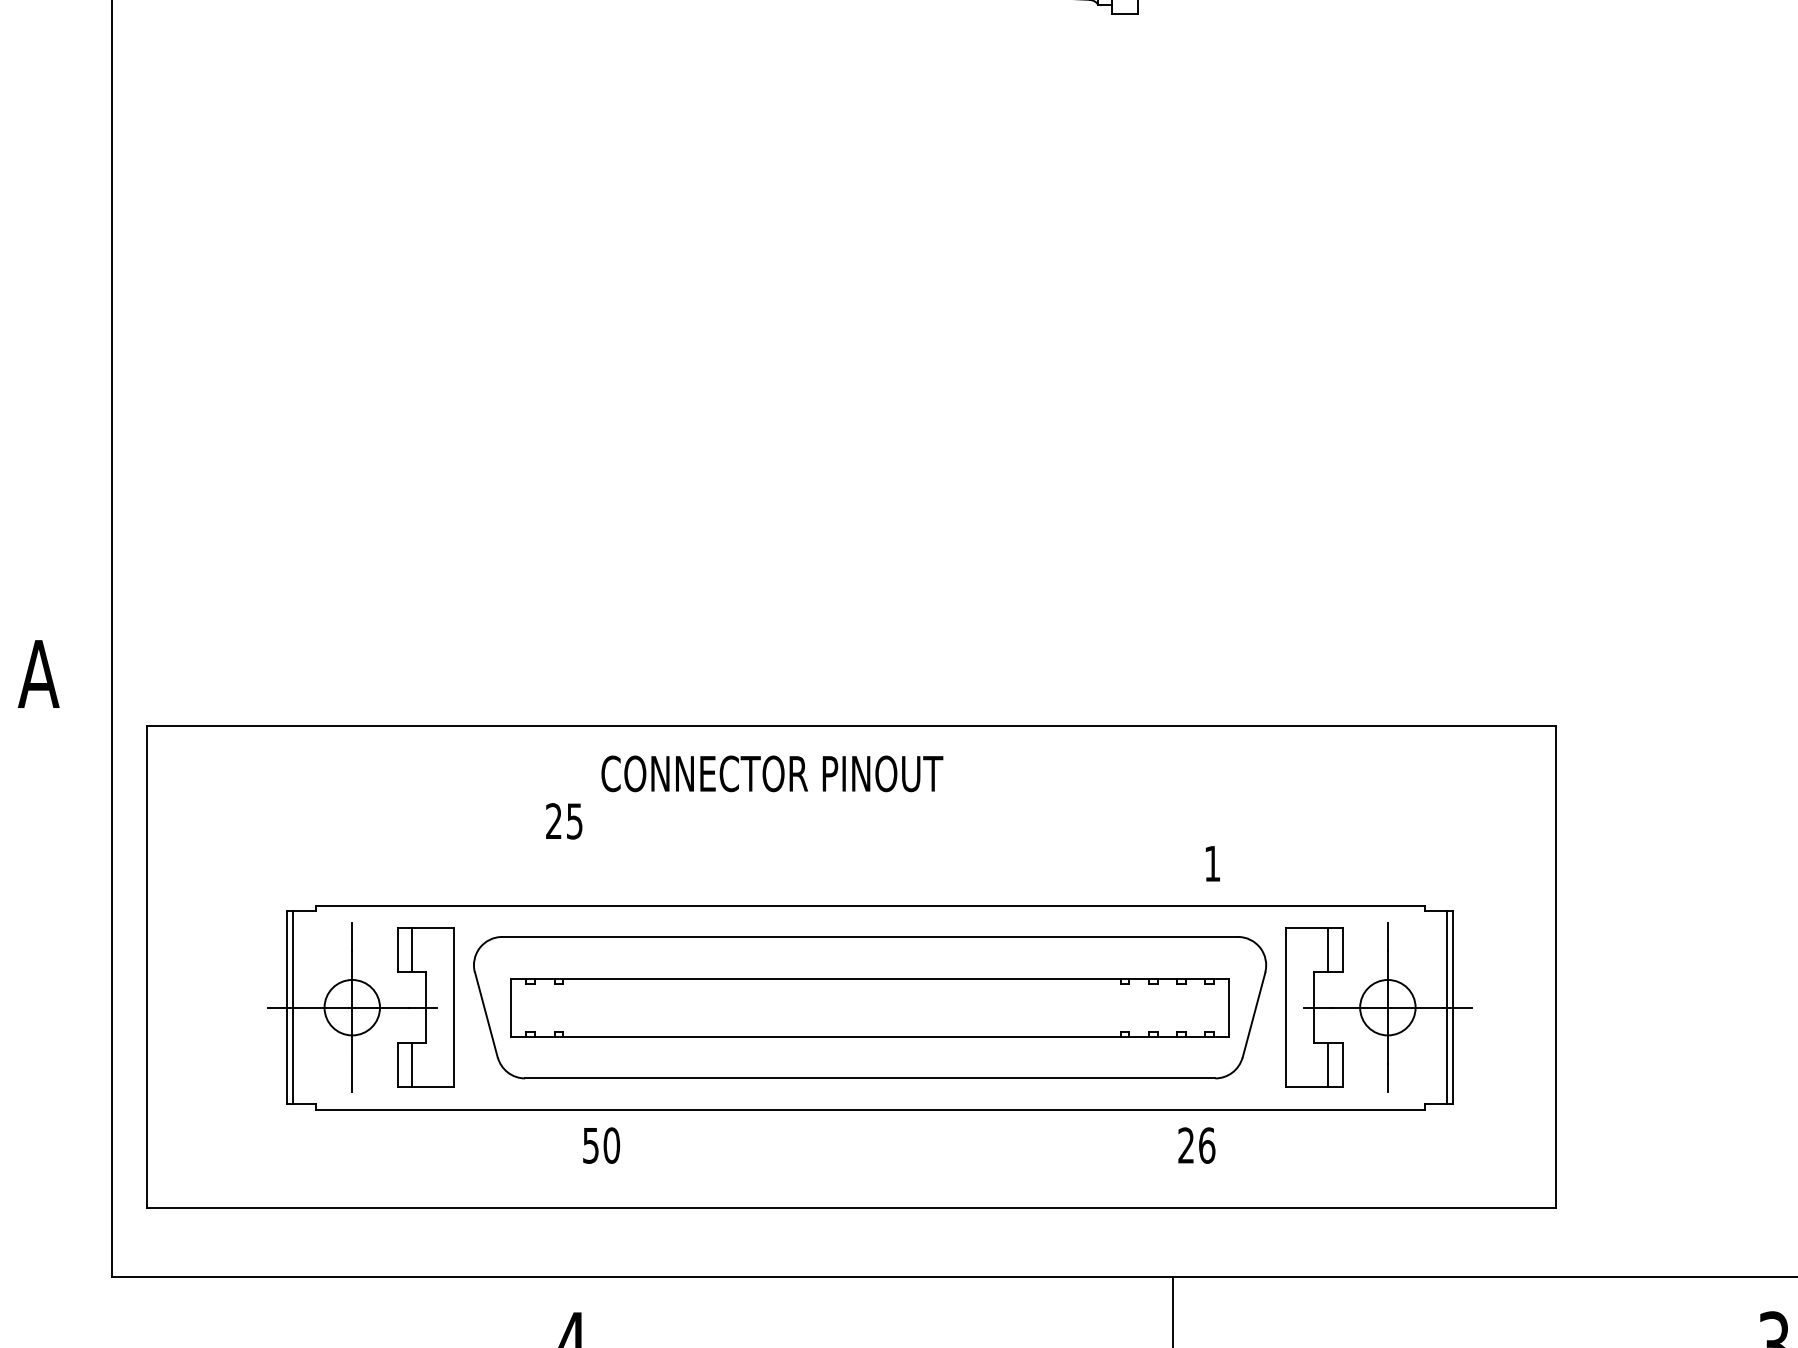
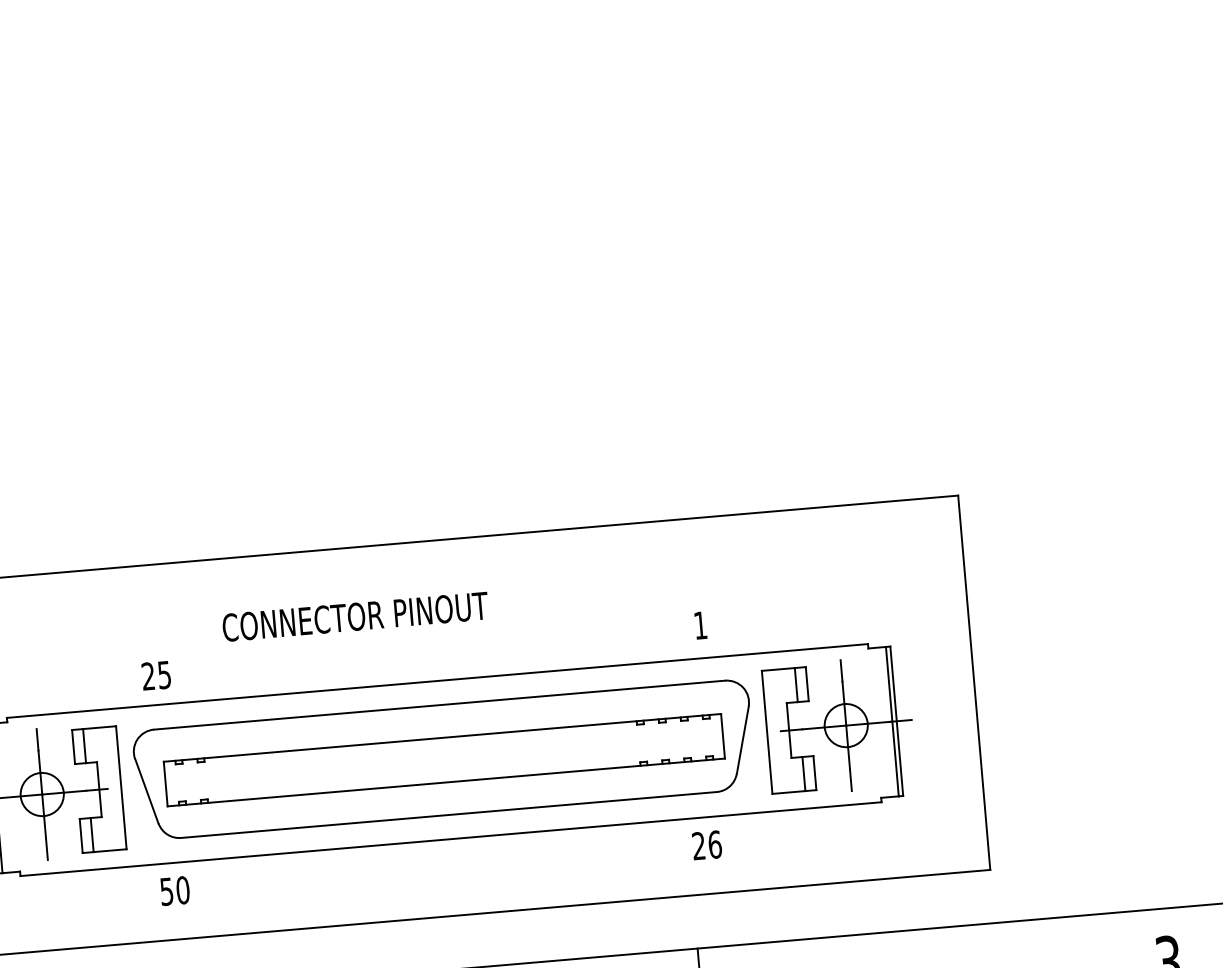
text: (772, 773) -> (355, 616), moved
text: (564, 821) -> (156, 675), moved
text: (601, 1145) -> (175, 890), moved

